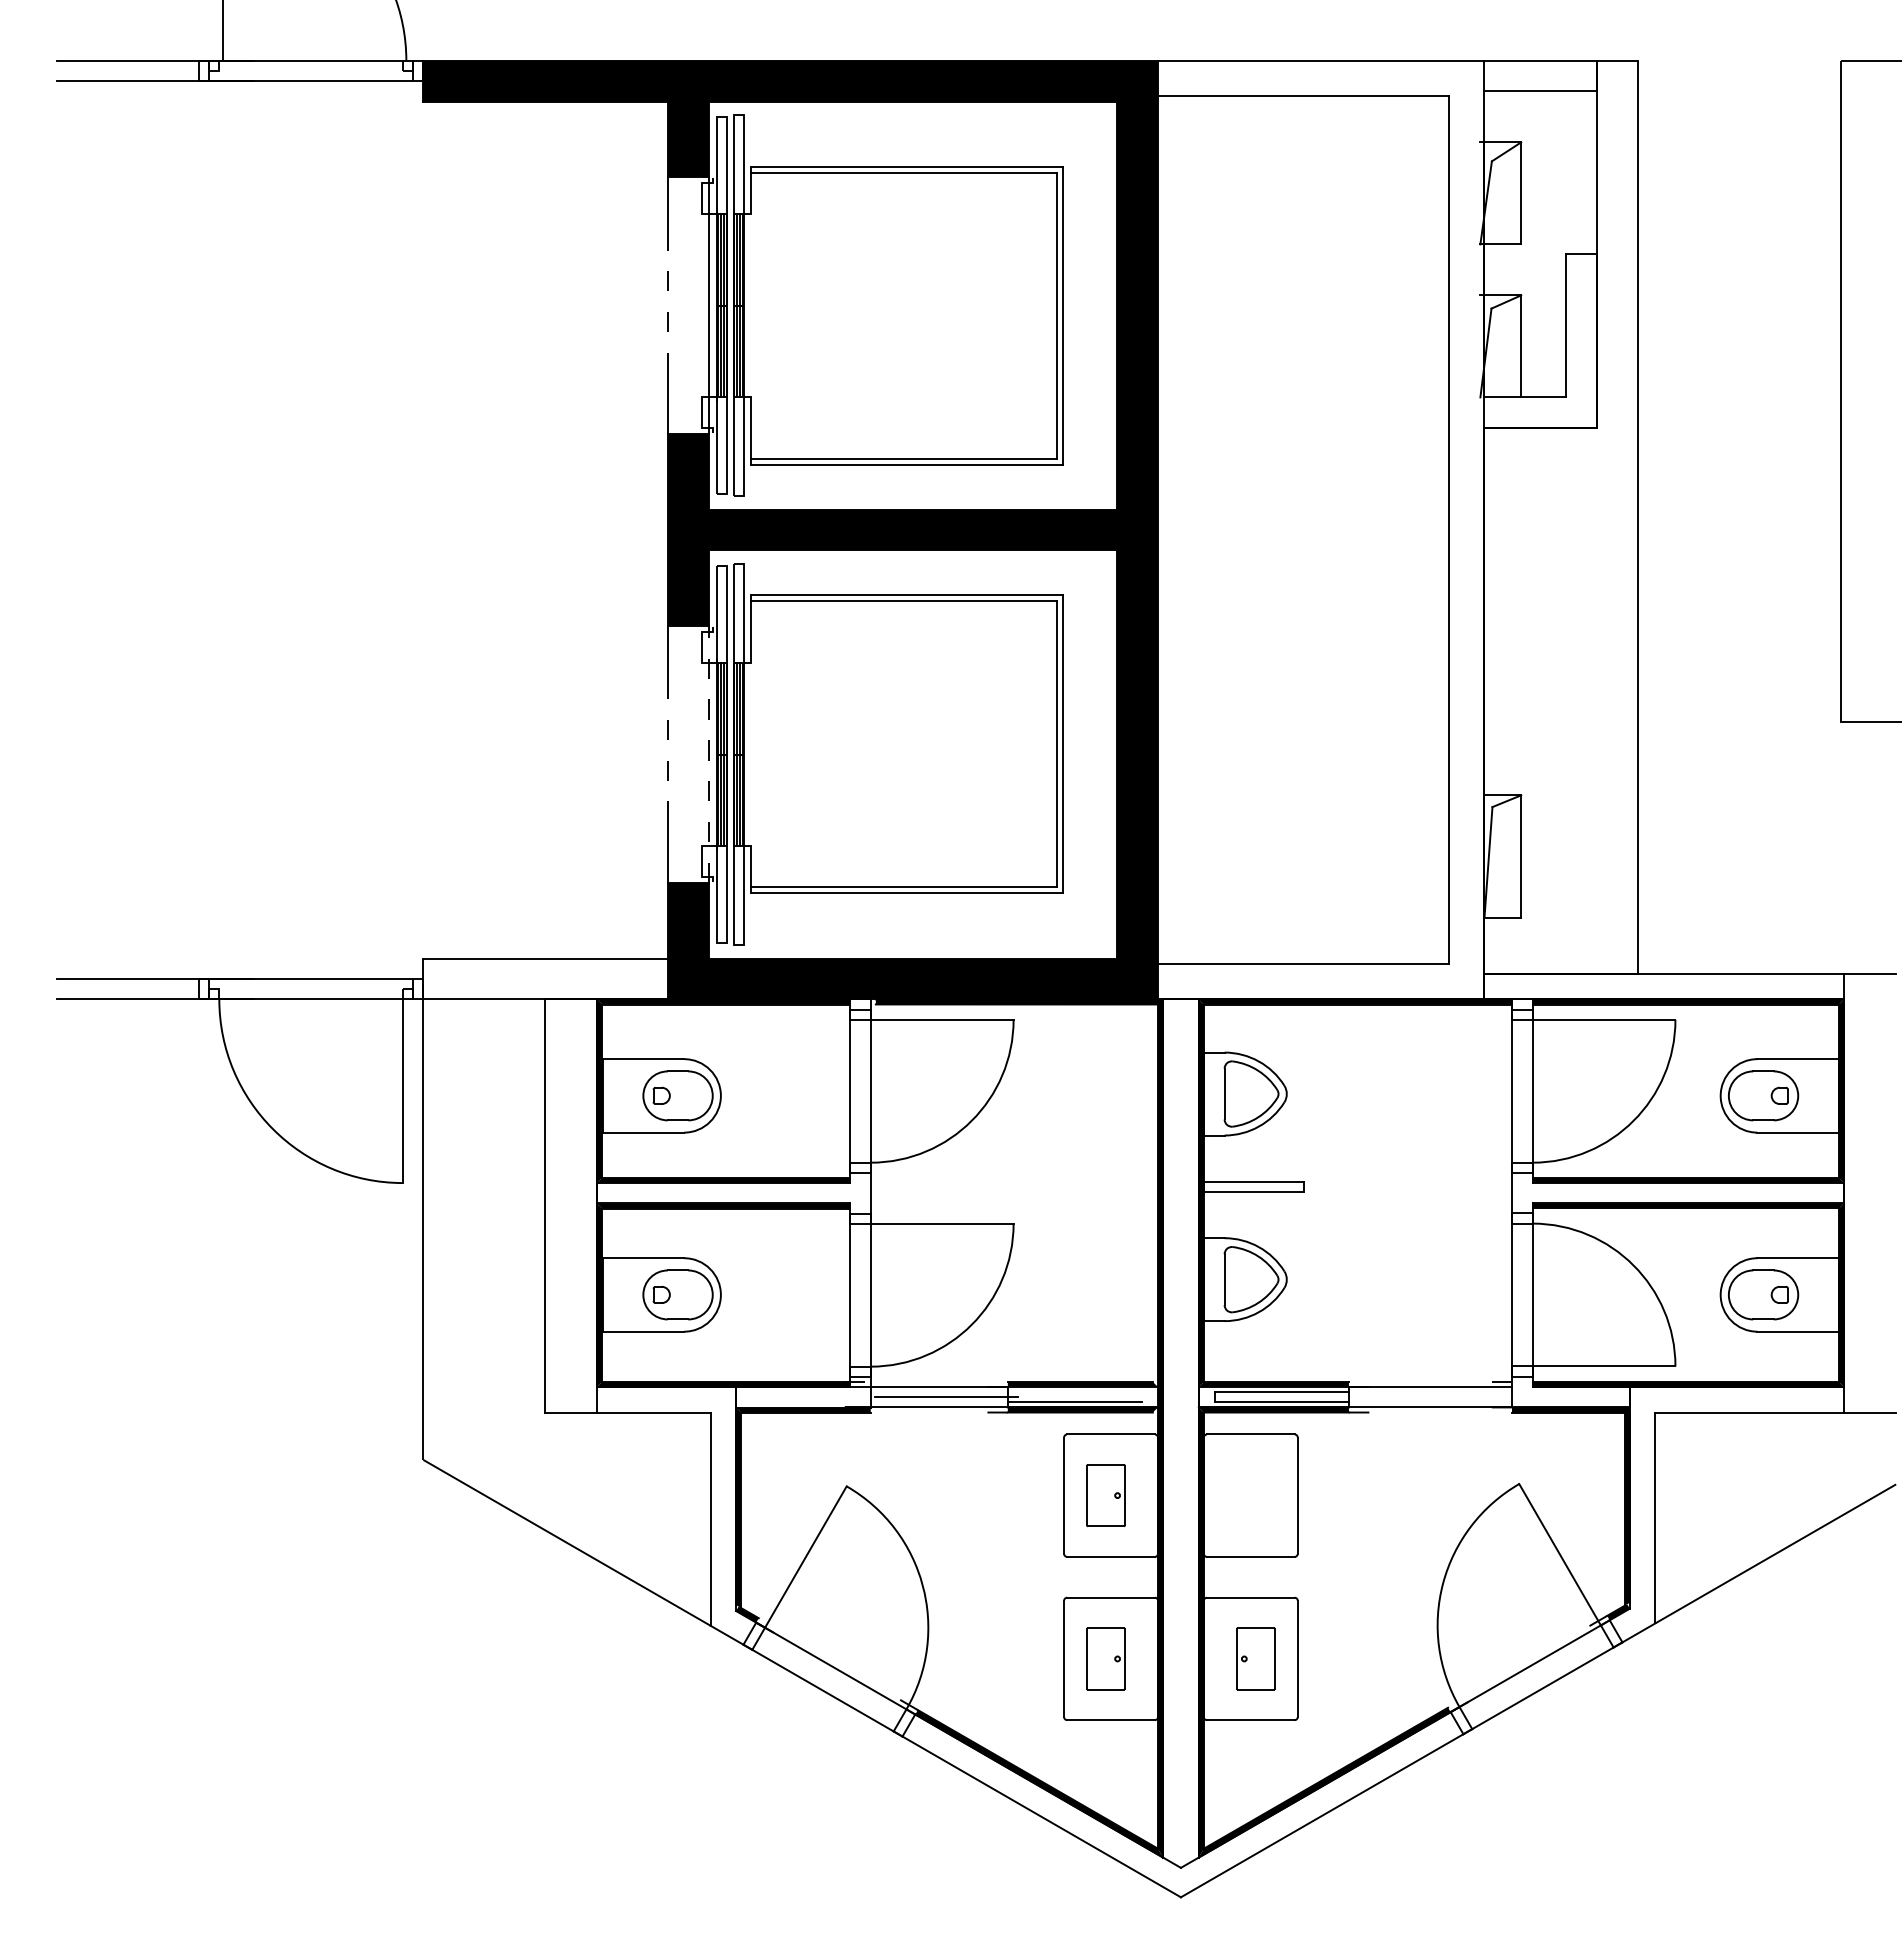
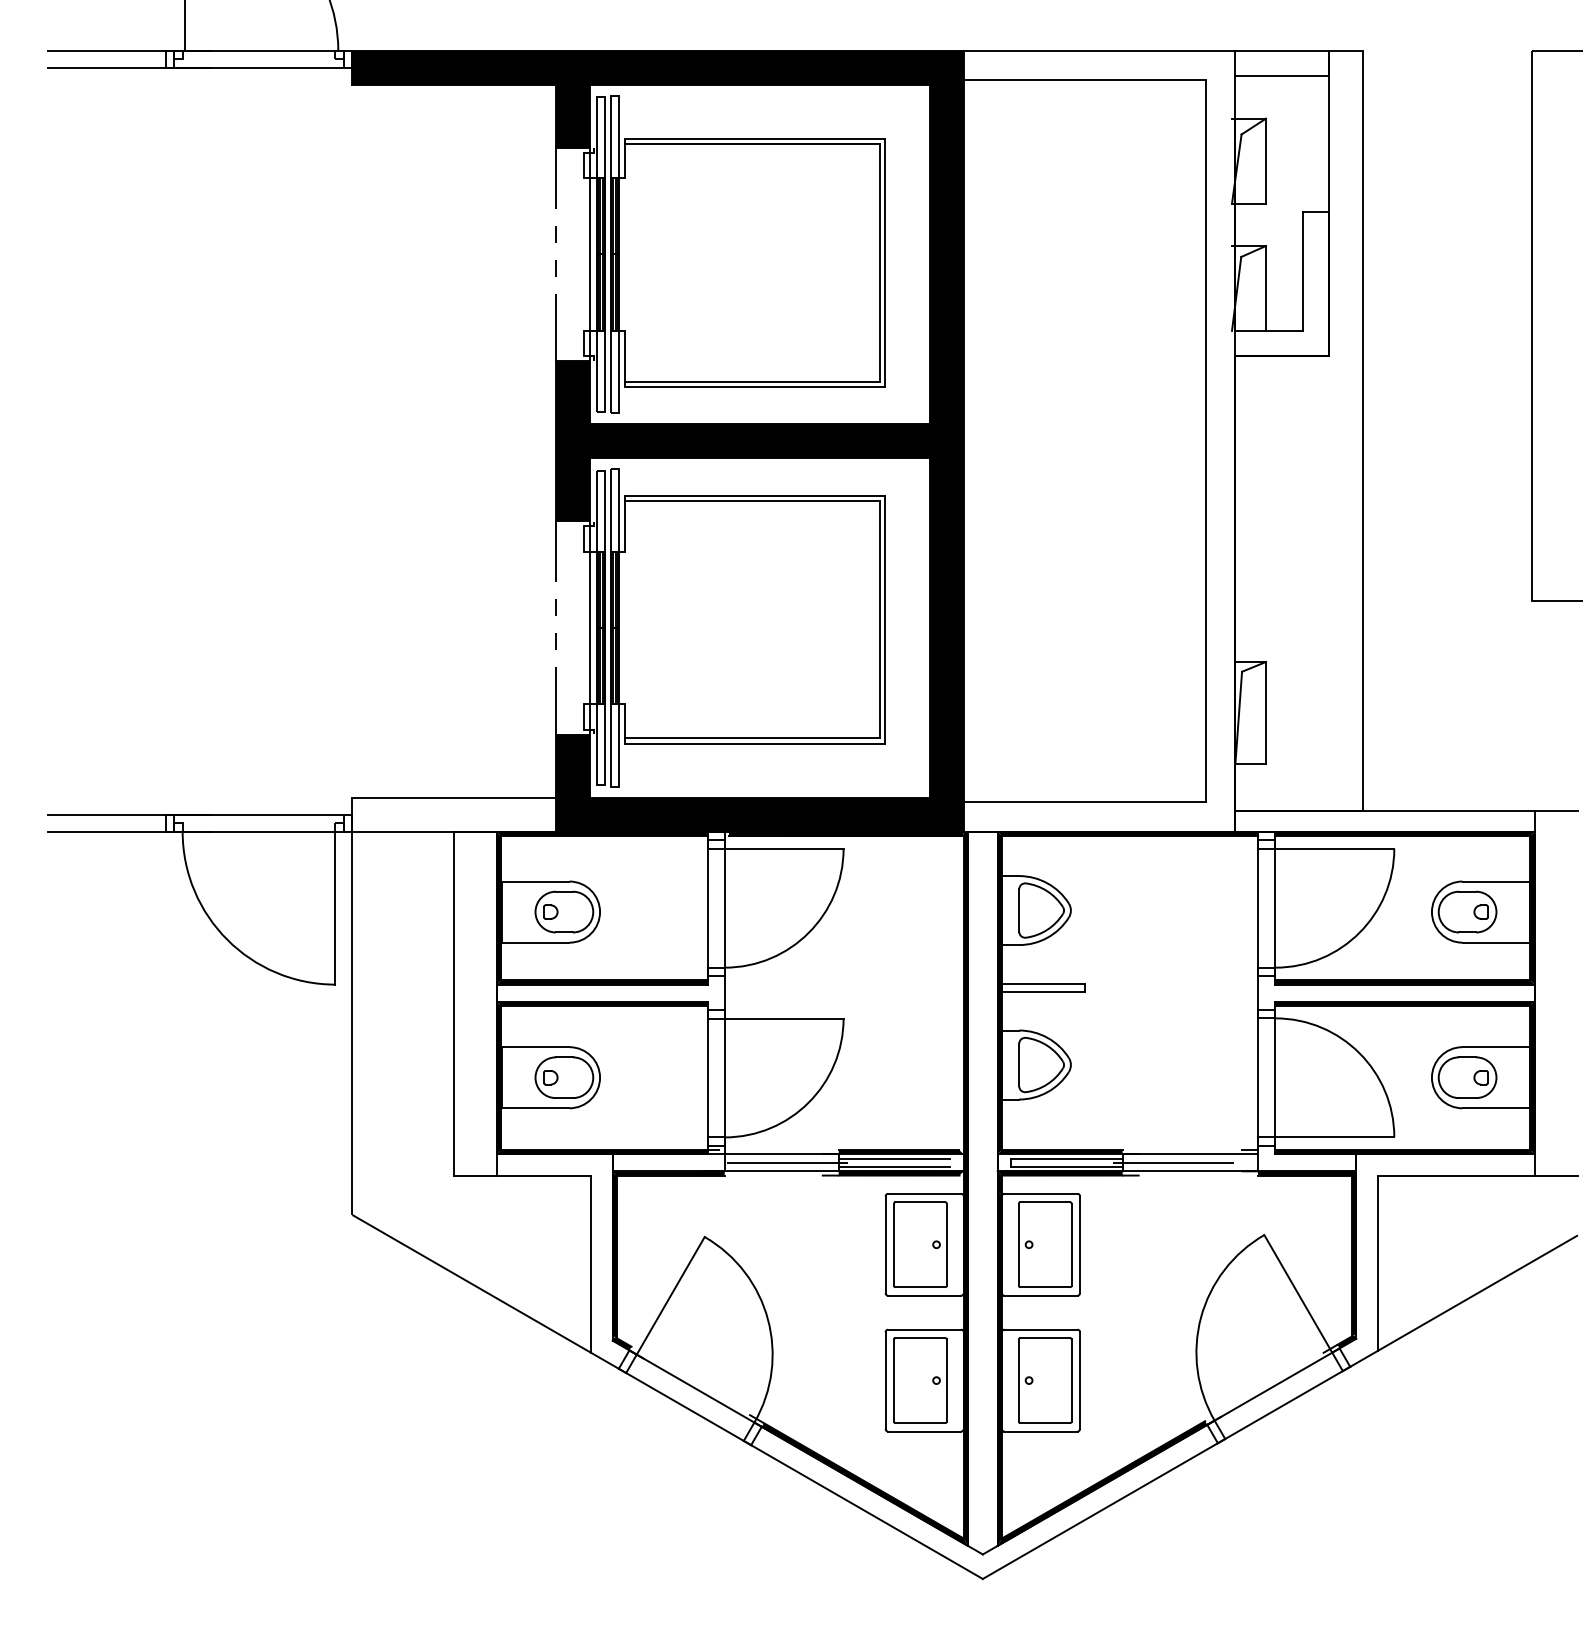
line: (709, 754) -> (590, 628), dashed -> solid
line: (1074, 1392) -> (894, 1158), added
line: (1409, 1397) -> (1173, 1163), added
part: (1105, 1495) -> (920, 1244), size x1.67
part: (1255, 1495) -> (1044, 1244), added
part: (1105, 1658) -> (920, 1380), size x1.67
part: (1255, 1658) -> (1044, 1380), size x1.67

